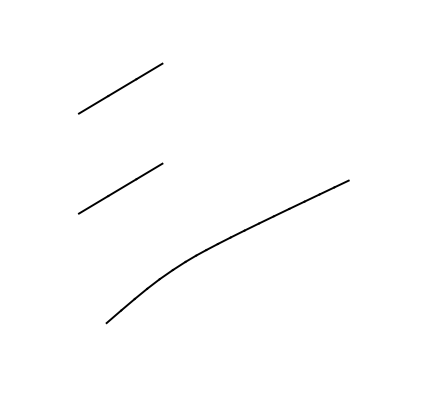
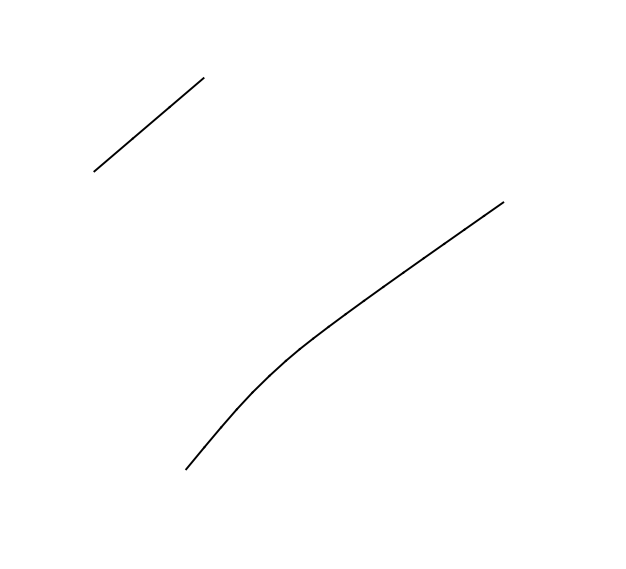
line: (120, 188) -> (173, 270), removed

